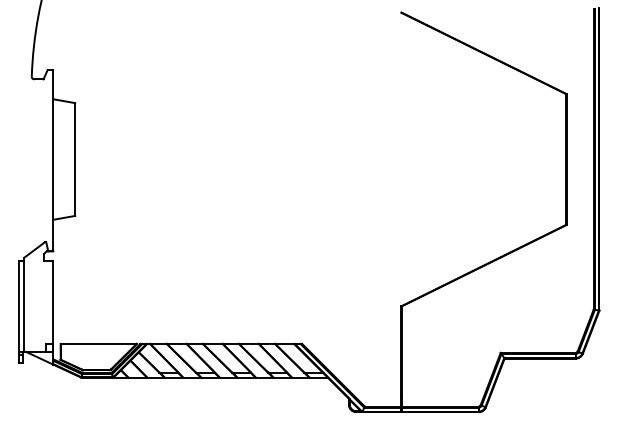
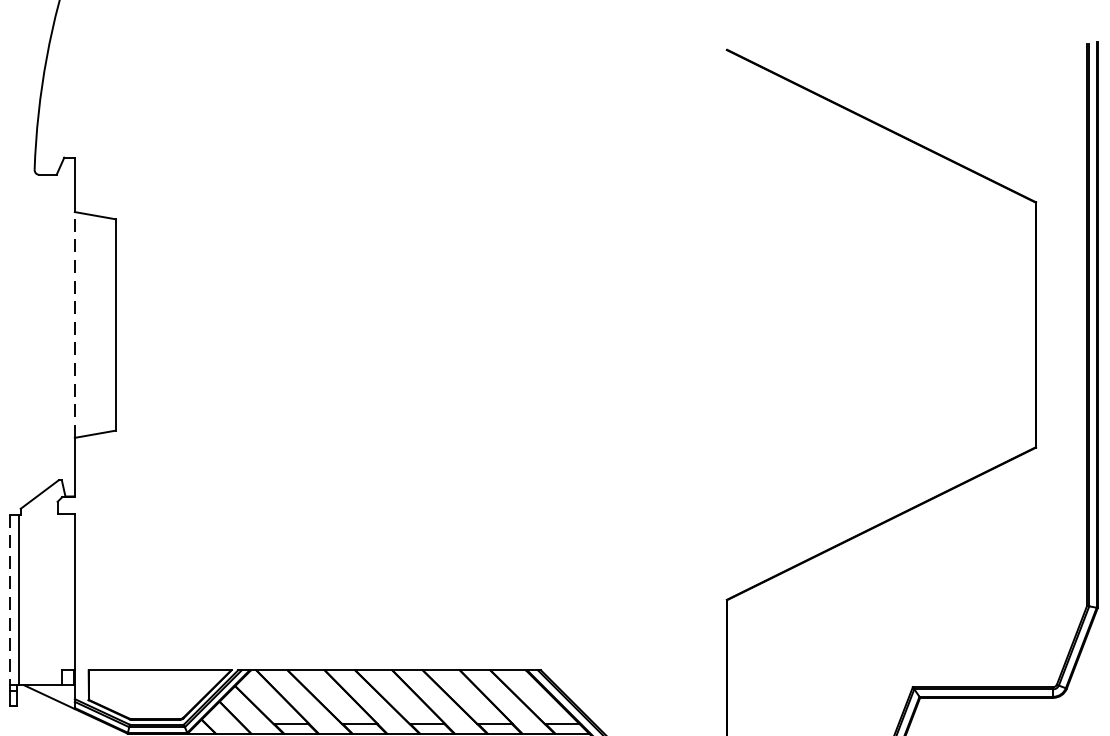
line: (53, 159) -> (75, 324), solid -> dashed
line: (18, 306) -> (9, 600), solid -> dashed

